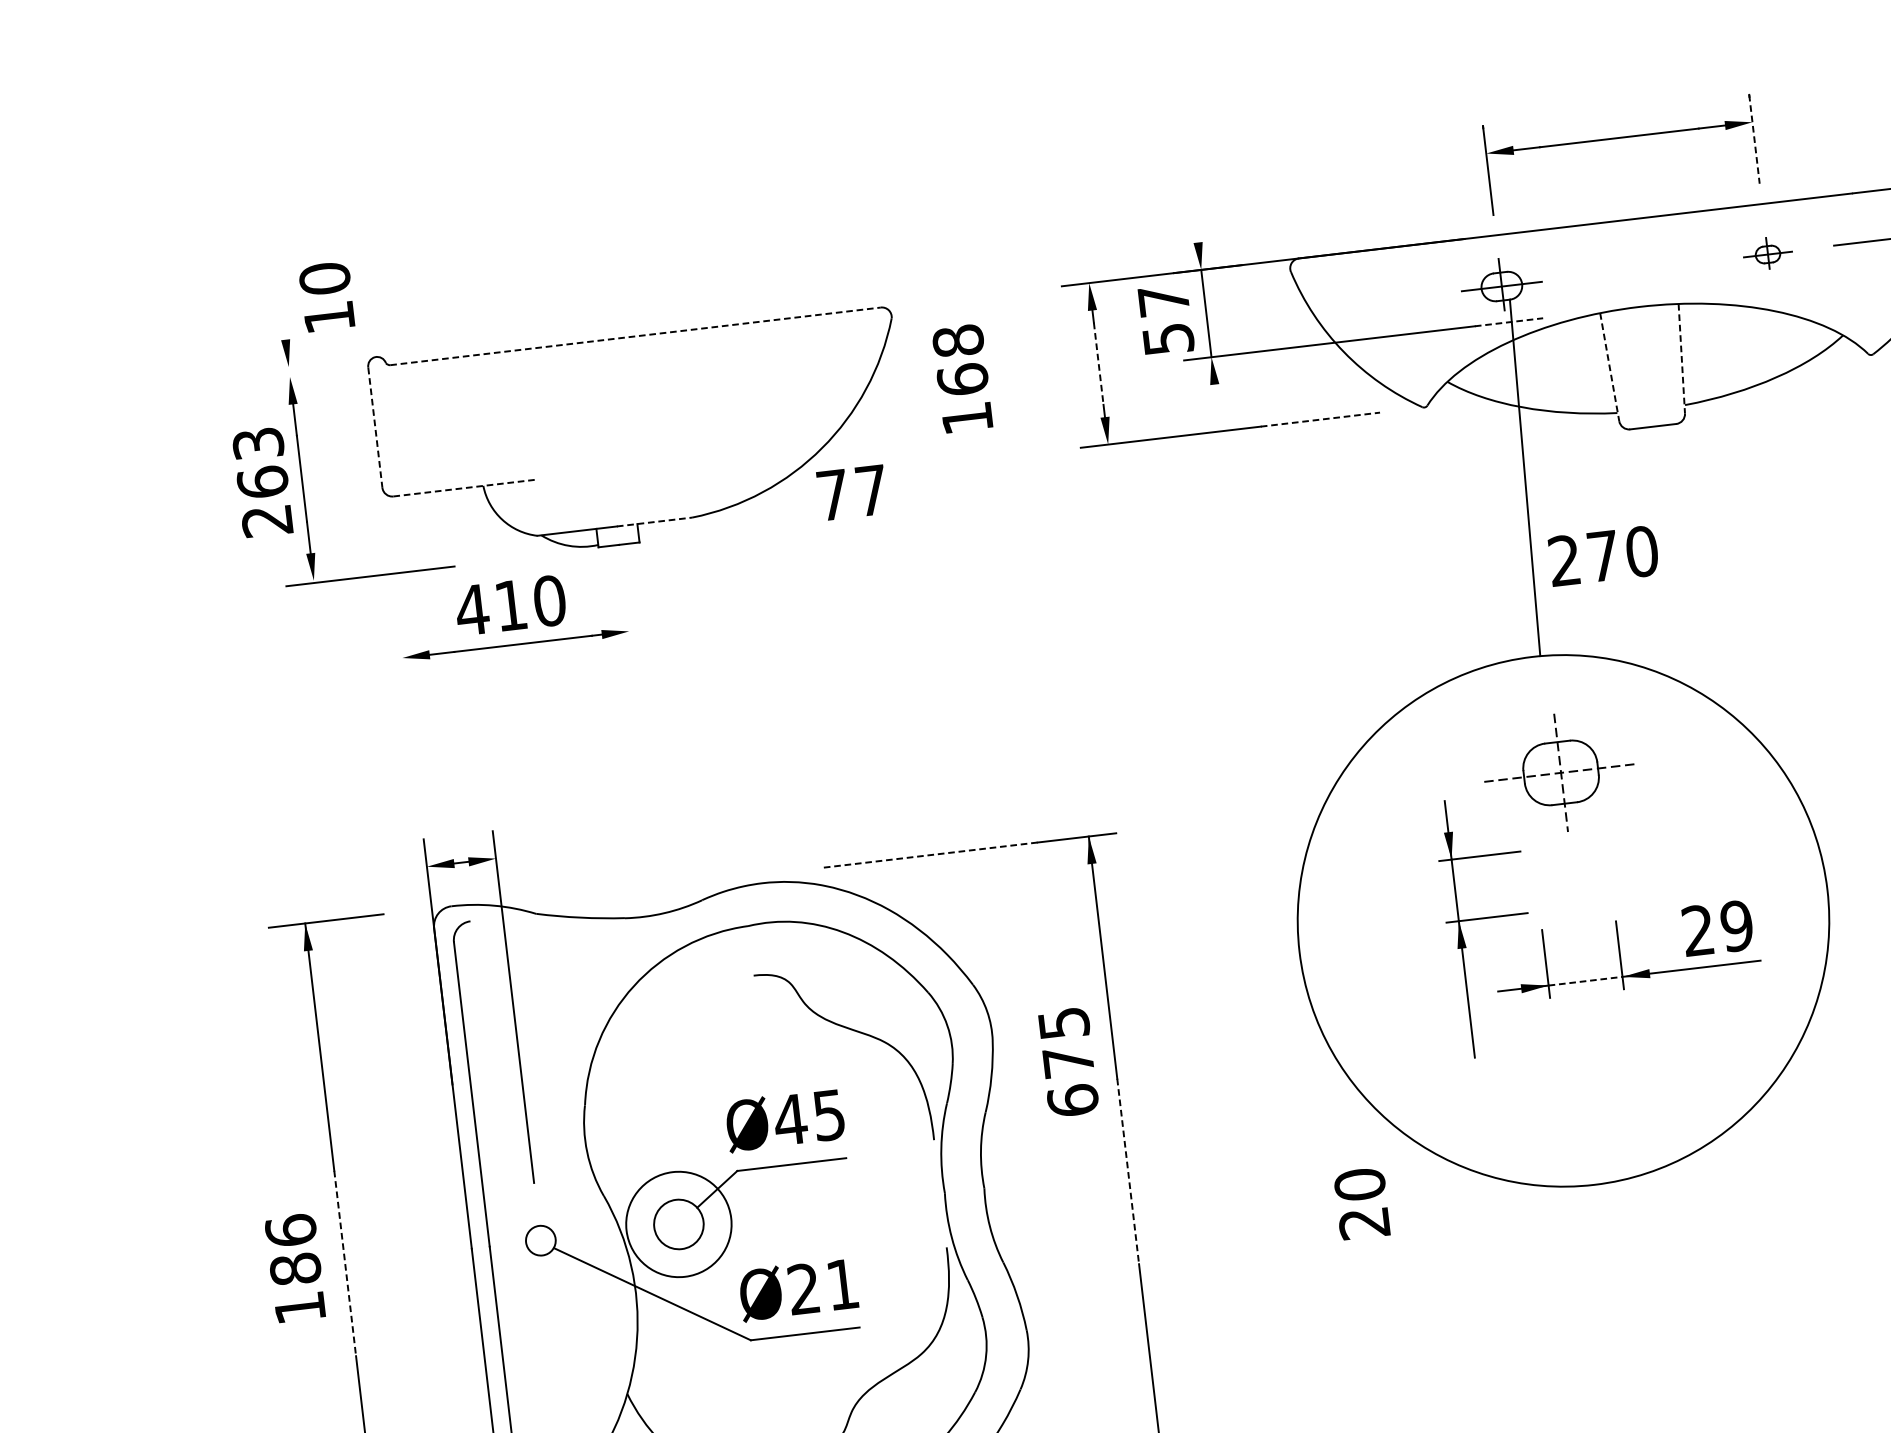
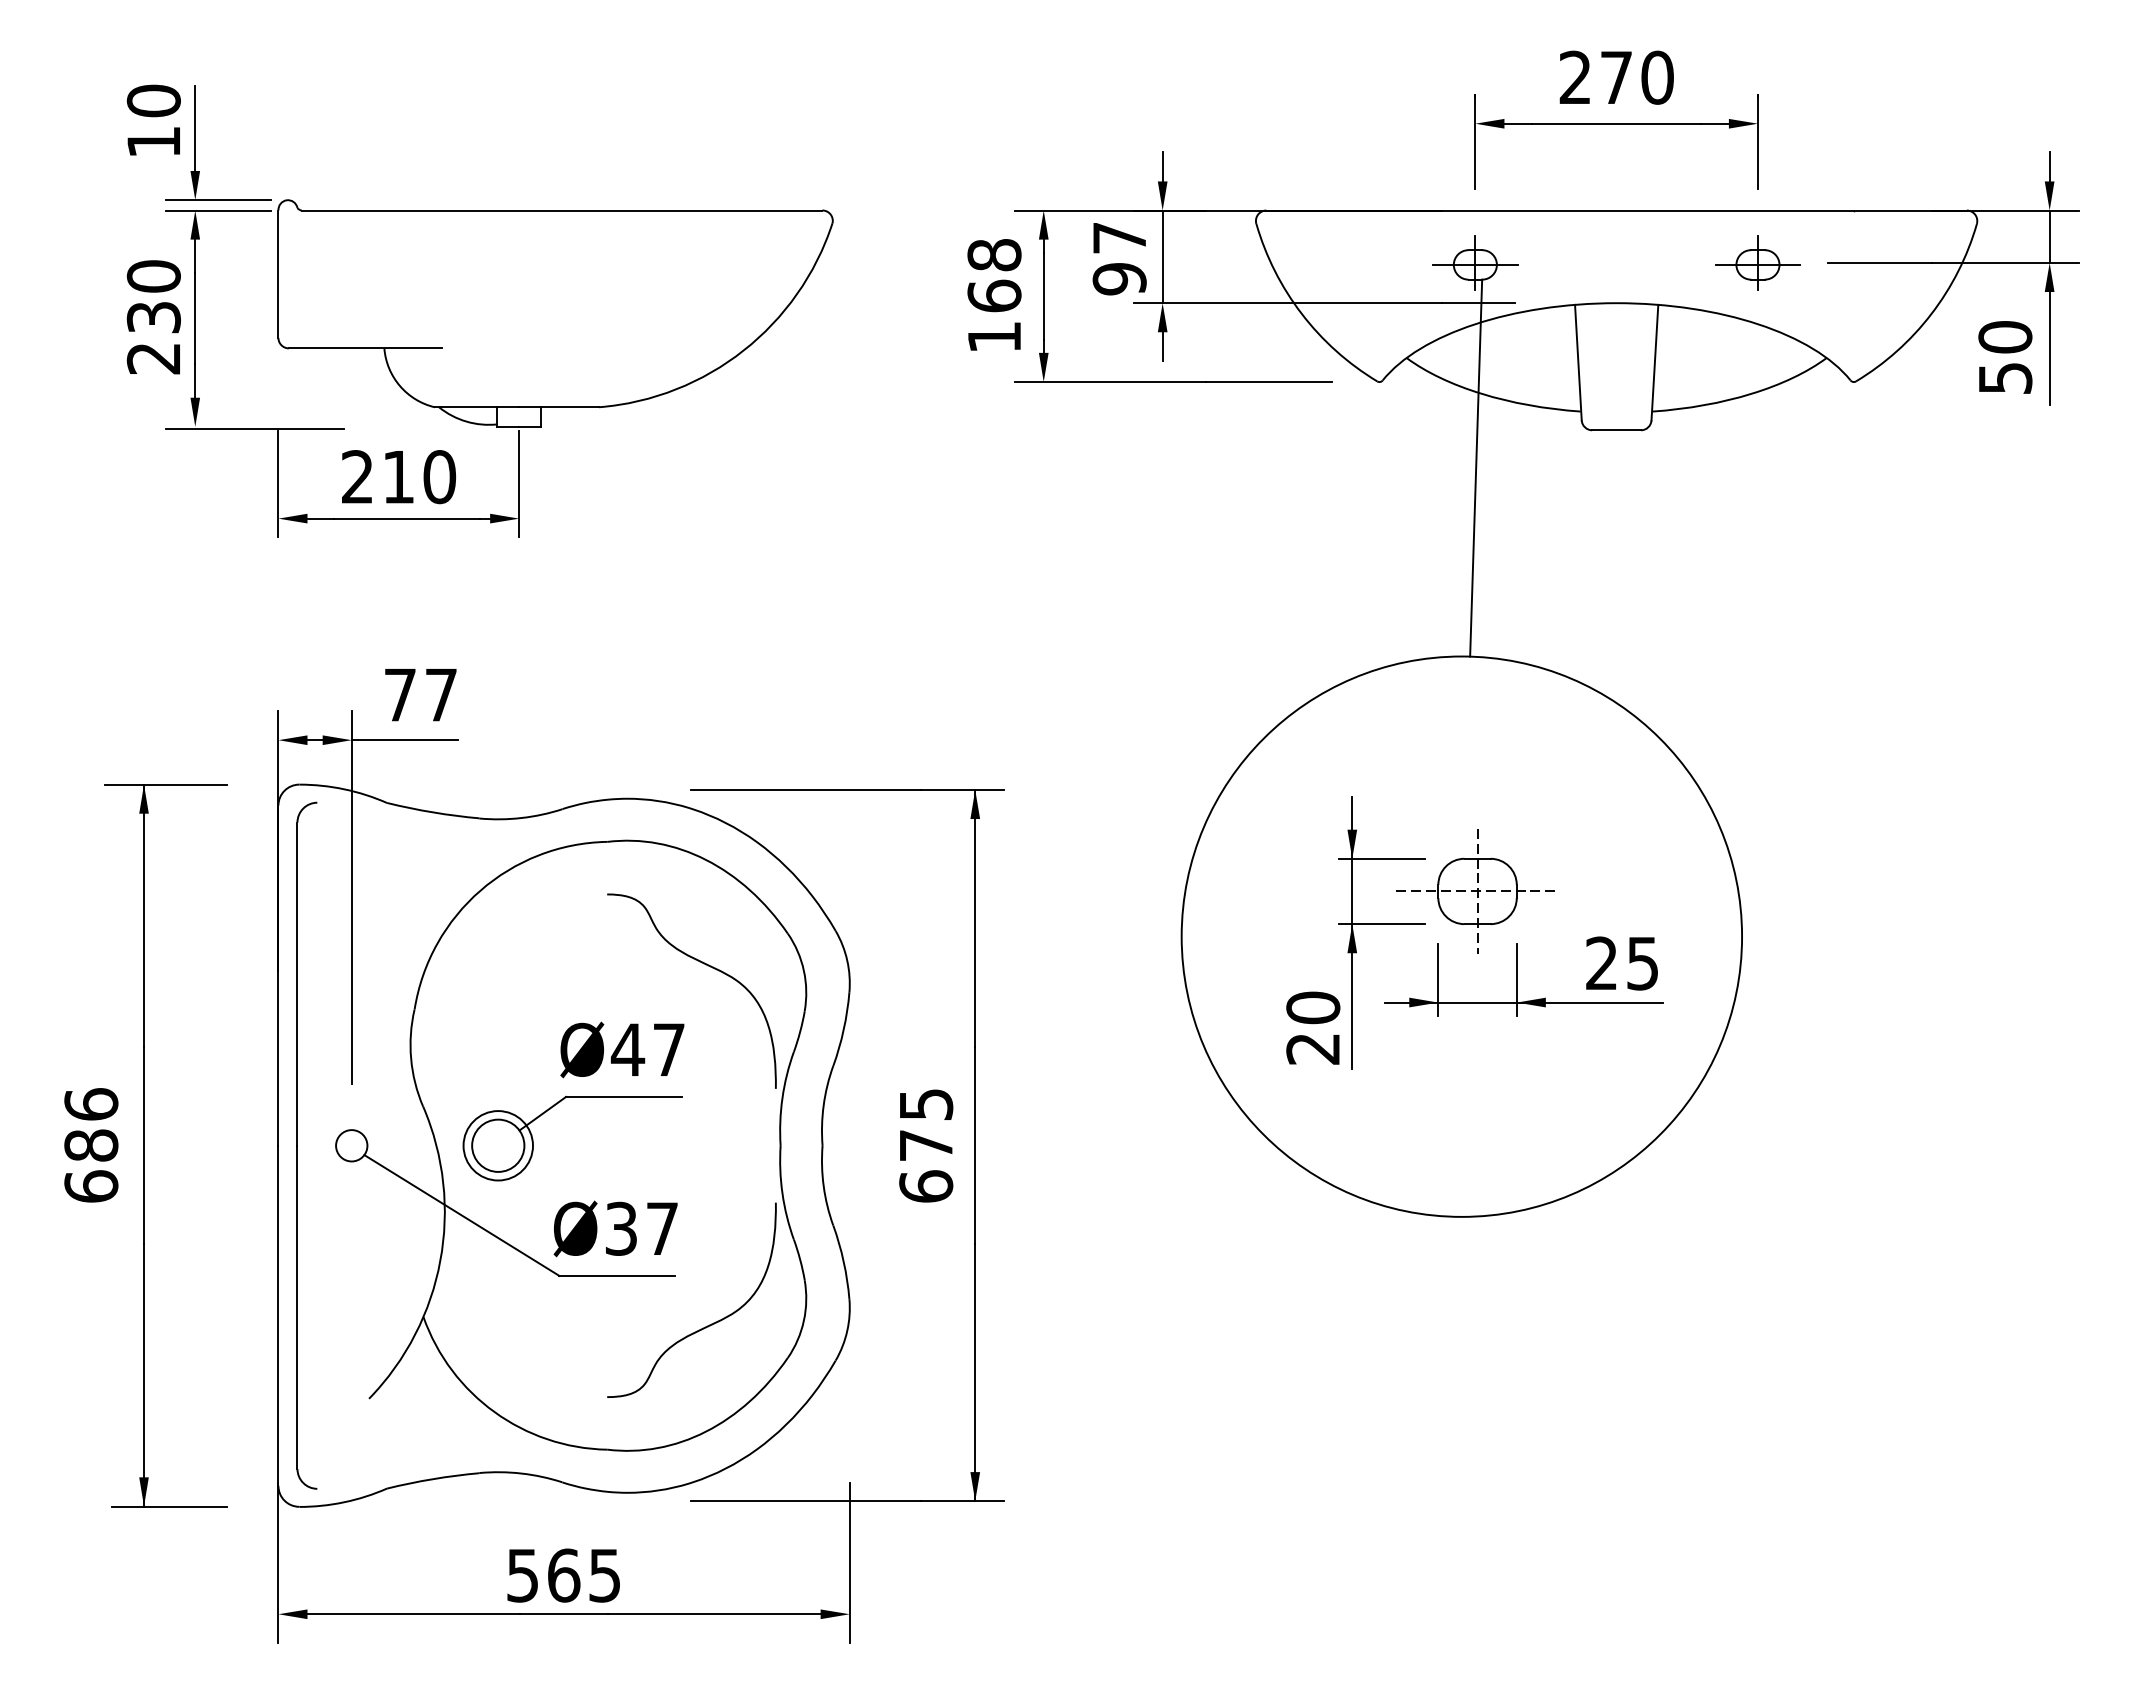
line: (1754, 140) -> (1757, 142), dashed -> solid
line: (1196, 228) -> (1162, 166), added
part: (1767, 253) -> (1757, 262), size x1.67
text: (326, 296) -> (153, 119), moved
line: (281, 299) -> (195, 128), added
line: (1509, 322) -> (1478, 303), dashed -> solid
line: (635, 336) -> (562, 210), dashed -> solid
text: (1168, 339) -> (1119, 279), 57 -> 97
line: (1681, 358) -> (1654, 362), dashed -> solid
line: (310, 364) -> (218, 200), added
line: (1098, 364) -> (1043, 296), dashed -> solid
line: (1609, 367) -> (1578, 362), dashed -> solid
line: (311, 374) -> (218, 210), added
text: (962, 378) -> (994, 294), moved
line: (1216, 398) -> (1162, 346), added
line: (1320, 419) -> (1269, 381), dashed -> solid
line: (375, 428) -> (278, 274), dashed -> solid
text: (260, 462) -> (153, 296), 263 -> 230
line: (465, 488) -> (365, 348), dashed -> solid
text: (852, 493) -> (420, 695), moved
line: (654, 522) -> (559, 407), dashed -> solid
text: (1603, 555) -> (1616, 77), moved
line: (625, 598) -> (519, 483), added
text: (472, 609) -> (357, 476), 410 -> 210
line: (398, 624) -> (278, 483), added
part: (1559, 773) -> (1475, 891), moved
line: (545, 853) -> (404, 740), added
line: (928, 854) -> (805, 789), dashed -> solid
text: (1736, 926) -> (1642, 963), 29 -> 25
line: (1586, 981) -> (1478, 1002), dashed -> solid
text: (1068, 1061) -> (926, 1145), moved
text: (828, 1114) -> (668, 1049), Ø45 -> Ø47
line: (1128, 1172) -> (975, 1146), dashed -> solid
text: (1362, 1203) -> (1313, 1027), moved
circle: (679, 1224) -> (498, 1145), size x0.62
line: (345, 1264) -> (144, 1146), dashed -> solid
text: (822, 1286) -> (641, 1228), Ø21 -> Ø37
text: (300, 1307) -> (91, 1186), 186 -> 686

